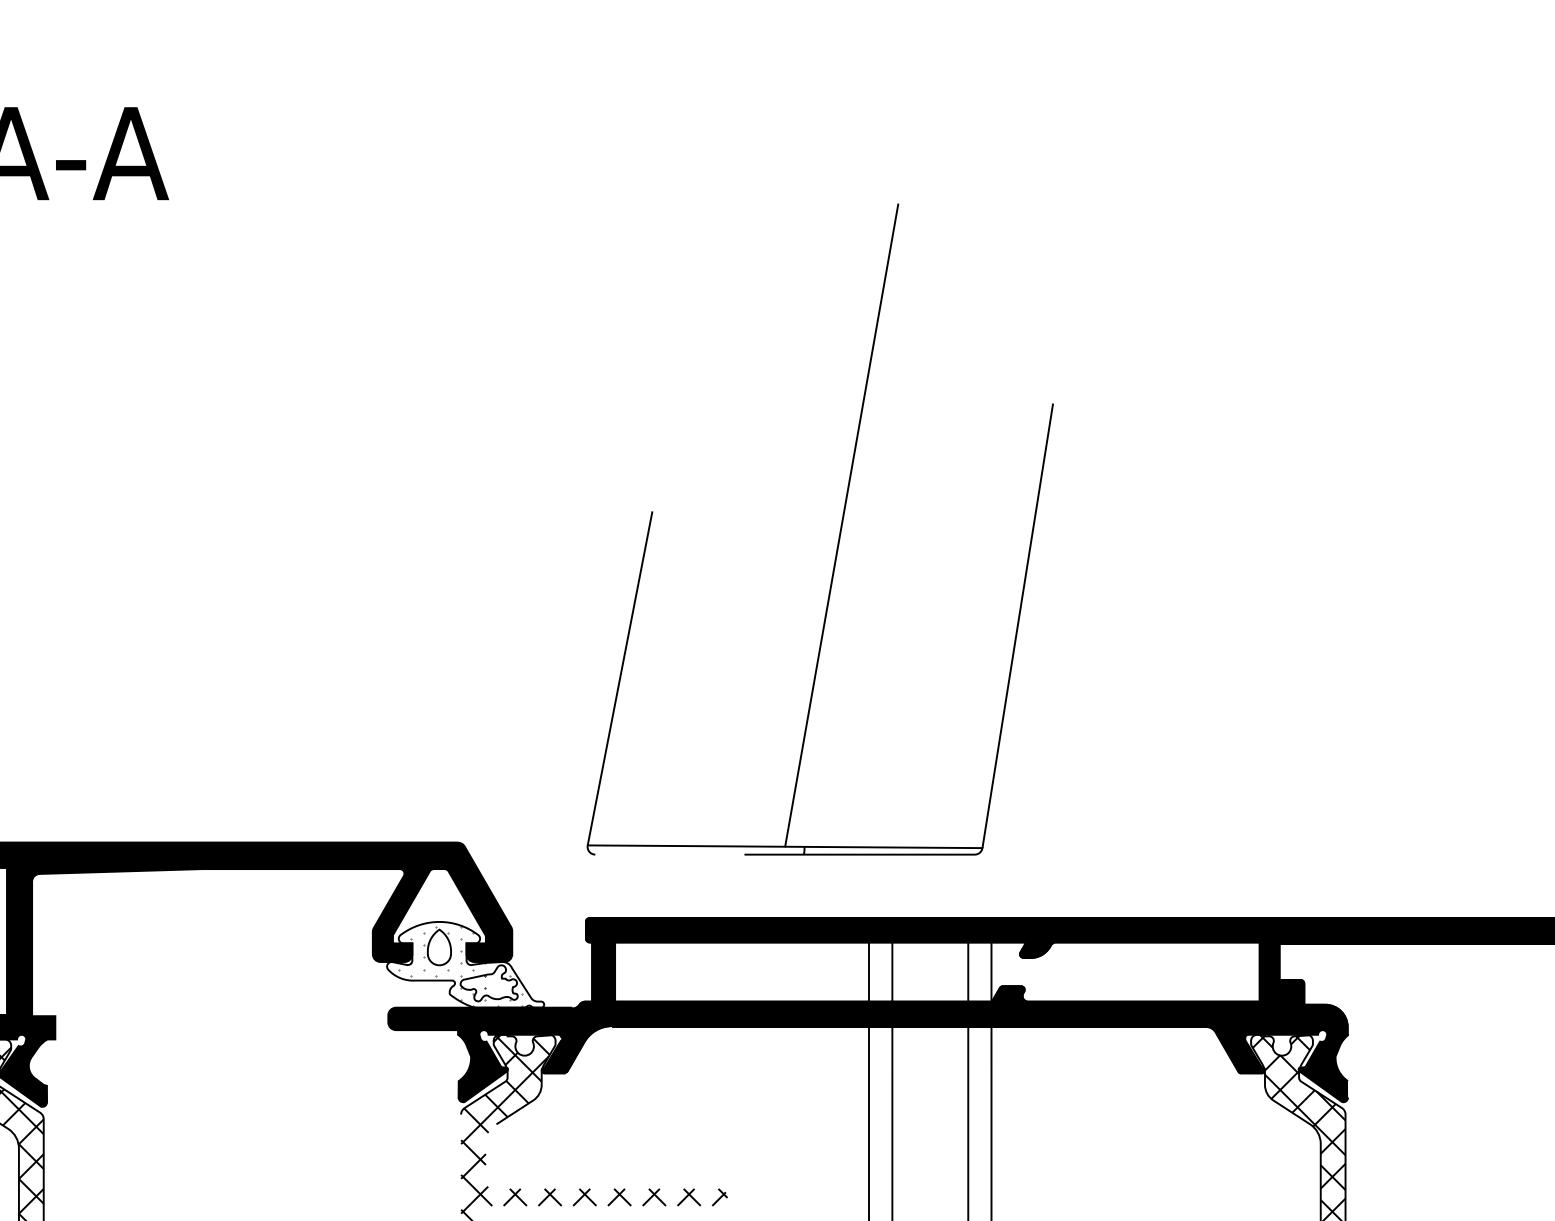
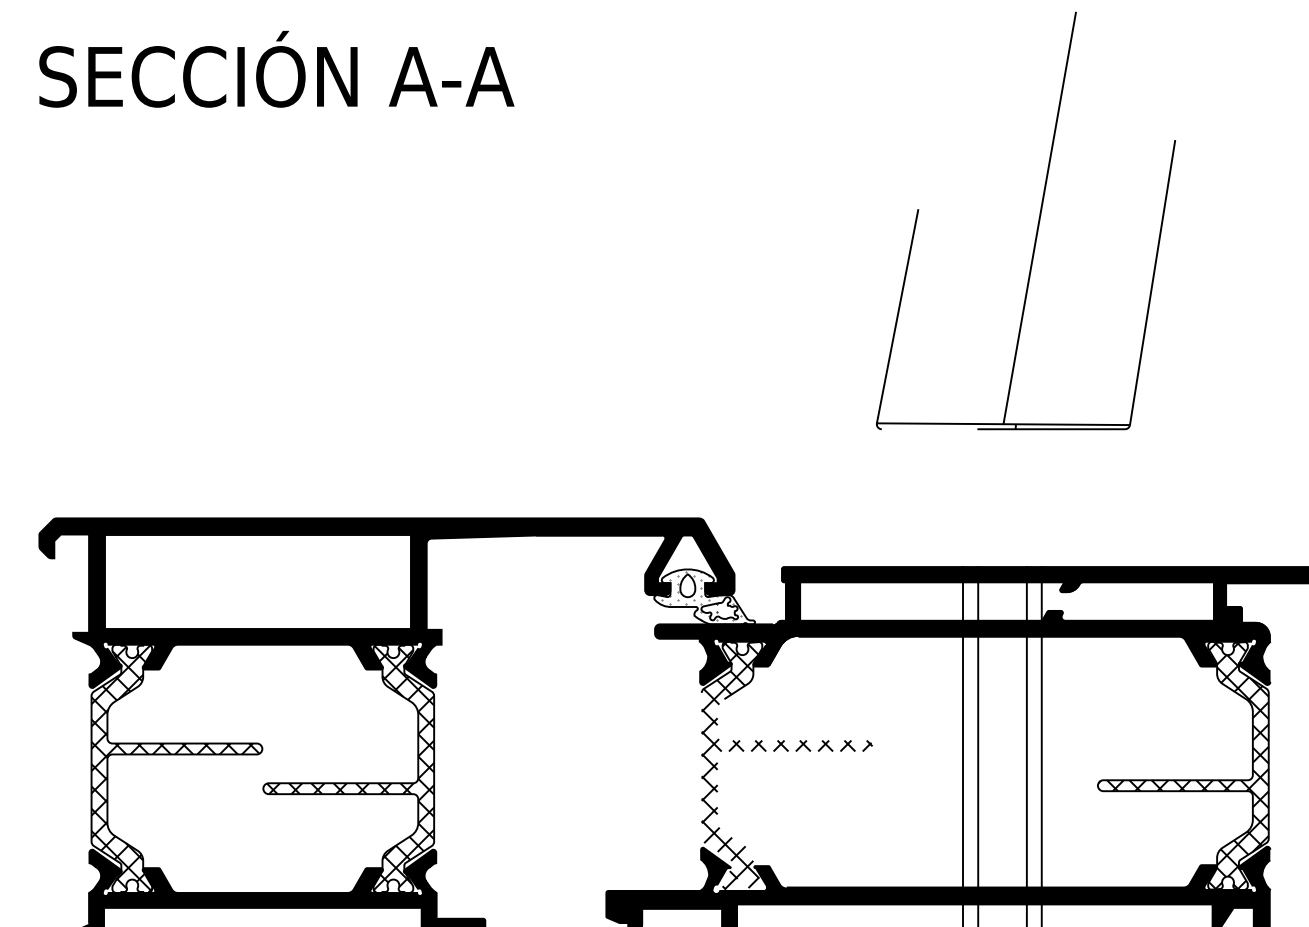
part: (838, 533) -> (1037, 223), moved

